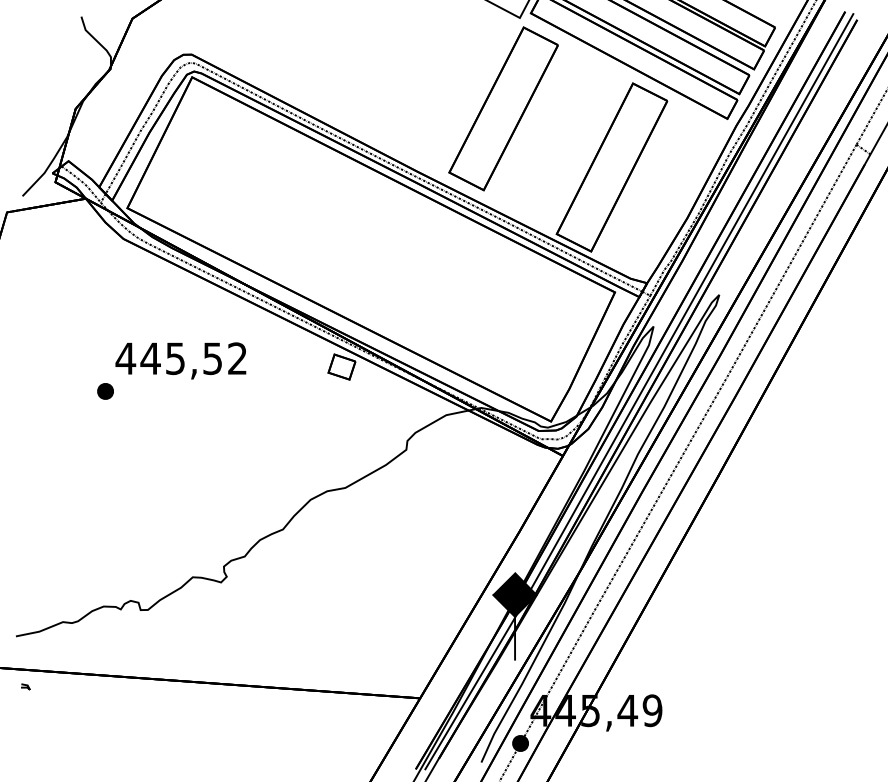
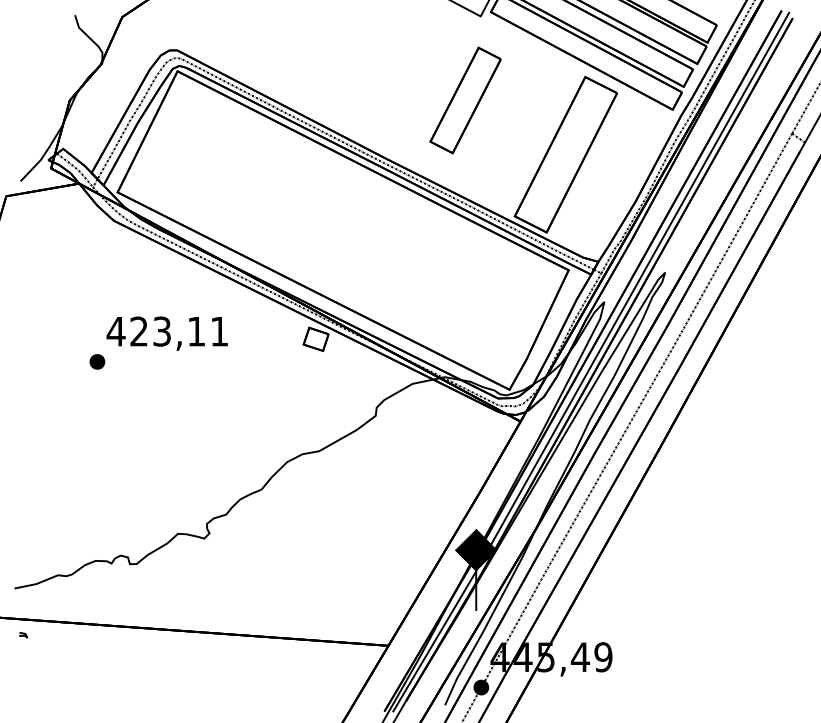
part: (503, 108) -> (465, 100), size x0.7
text: (193, 358) -> (178, 331), 445,52 -> 423,11

